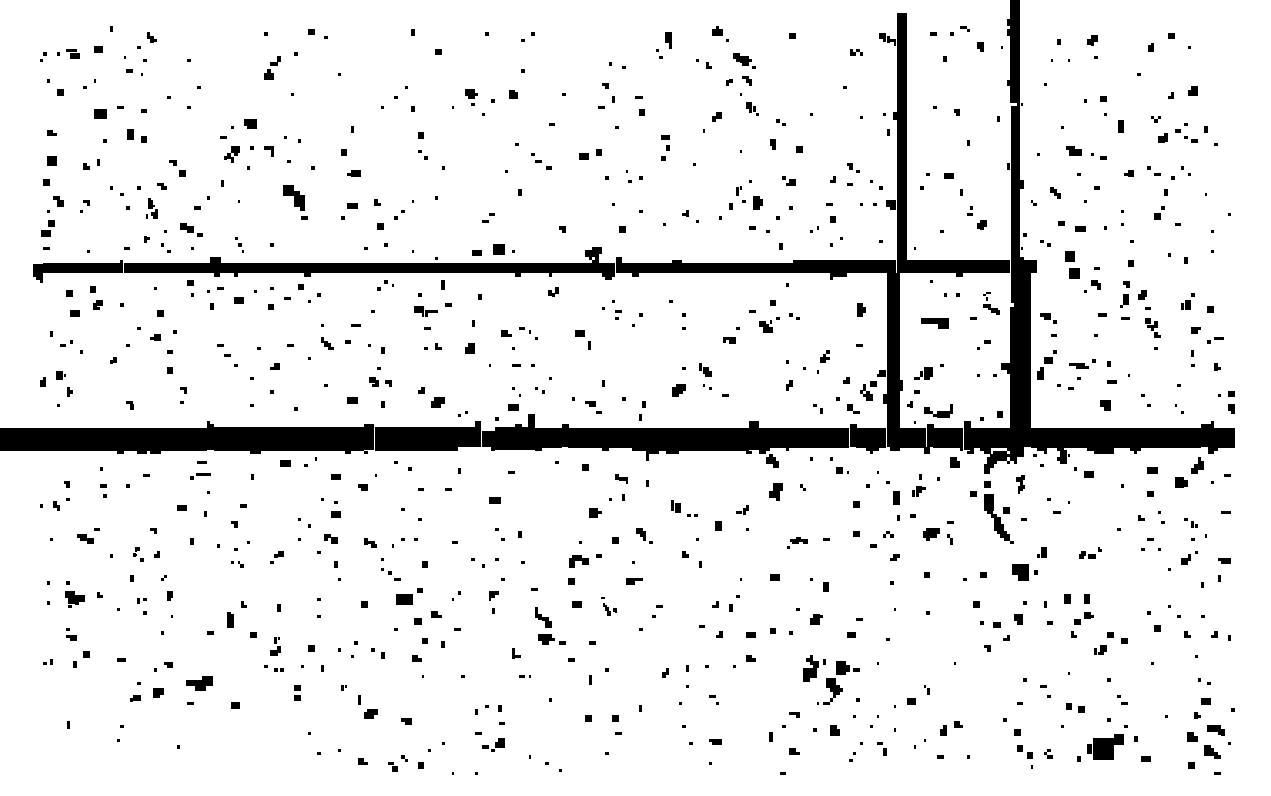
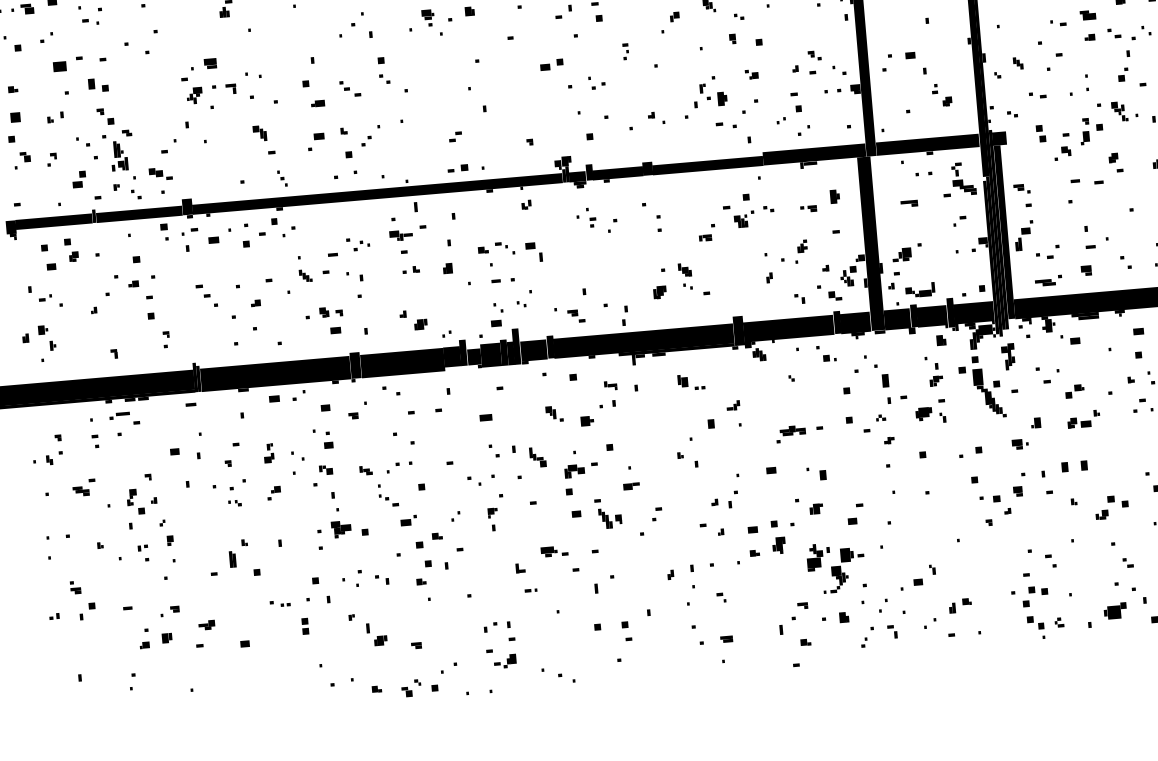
part: (665, 147) -> (625, 51), size x0.62
part: (1073, 150) -> (1087, 14), moved
part: (541, 161) -> (350, 89), moved
part: (177, 168) -> (105, 117), moved
part: (293, 197) -> (259, 133), size x0.62
part: (151, 207) -> (118, 155), size x1.43
part: (1072, 226) -> (1038, 95), size x0.62
part: (47, 228) -> (78, 179), moved
part: (239, 244) -> (282, 178), moved
part: (488, 249) -> (458, 168), size x0.62
part: (1072, 264) -> (1041, 133), size x0.62
part: (385, 285) -> (361, 245), moved
part: (1124, 294) -> (1084, 131), moved
part: (991, 303) -> (963, 179), size x1.43
part: (834, 320) -> (808, 209), added
part: (934, 323) -> (908, 203), size x0.62
part: (1152, 327) -> (1119, 111), moved
part: (582, 339) -> (533, 252), moved
part: (1081, 363) -> (1047, 280), moved
part: (380, 381) -> (330, 311), moved
part: (200, 476) -> (120, 415), moved
part: (1020, 484) -> (1008, 356), size x1.43
part: (918, 485) -> (935, 375), moved
part: (775, 491) -> (778, 545), moved
part: (684, 508) -> (691, 382), moved
part: (644, 535) -> (554, 413), moved
part: (797, 542) -> (791, 433), size x1.43
part: (1090, 552) -> (1083, 418), size x1.43
part: (138, 554) -> (135, 501), size x1.67
part: (1024, 572) -> (1019, 444), size x0.62
part: (409, 596) -> (409, 520), size x0.62
part: (74, 599) -> (340, 529), moved
part: (608, 606) -> (608, 513), size x1.67
part: (543, 617) -> (538, 457), moved
part: (1083, 618) -> (1074, 391), moved
part: (275, 646) -> (268, 453), moved
part: (198, 683) -> (206, 625), size x0.62
part: (1075, 707) -> (1038, 590), moved
part: (1105, 746) -> (1115, 610), size x0.62

